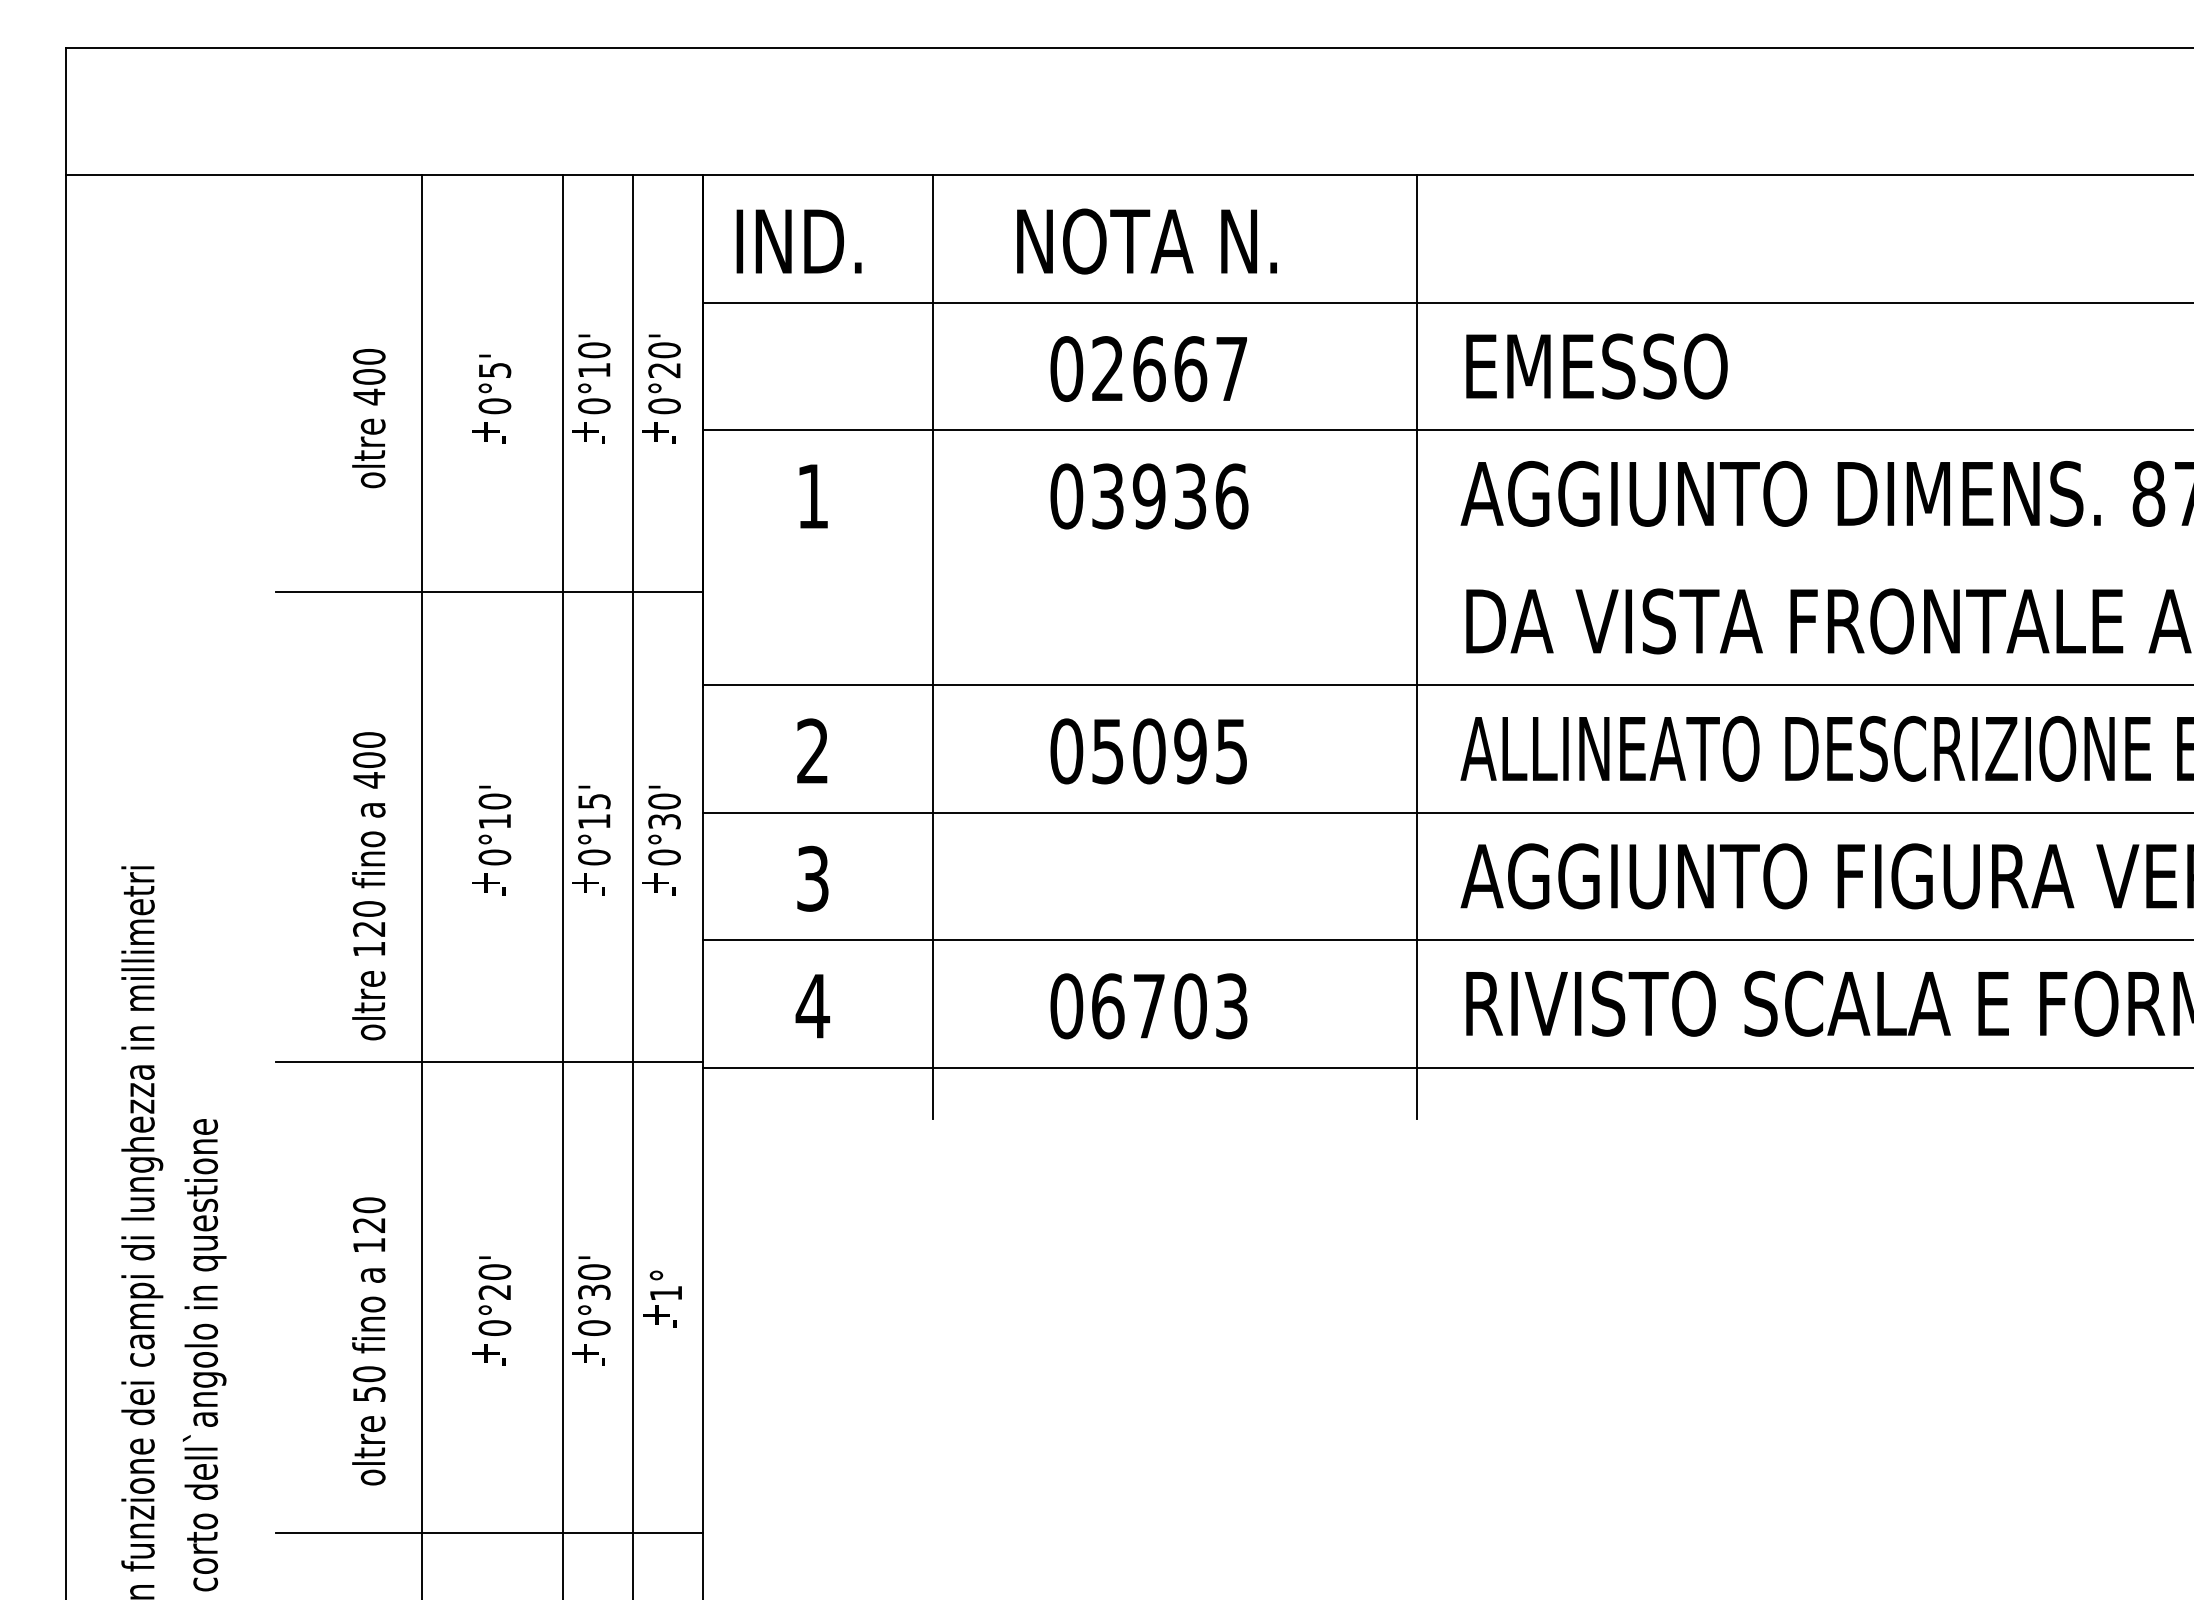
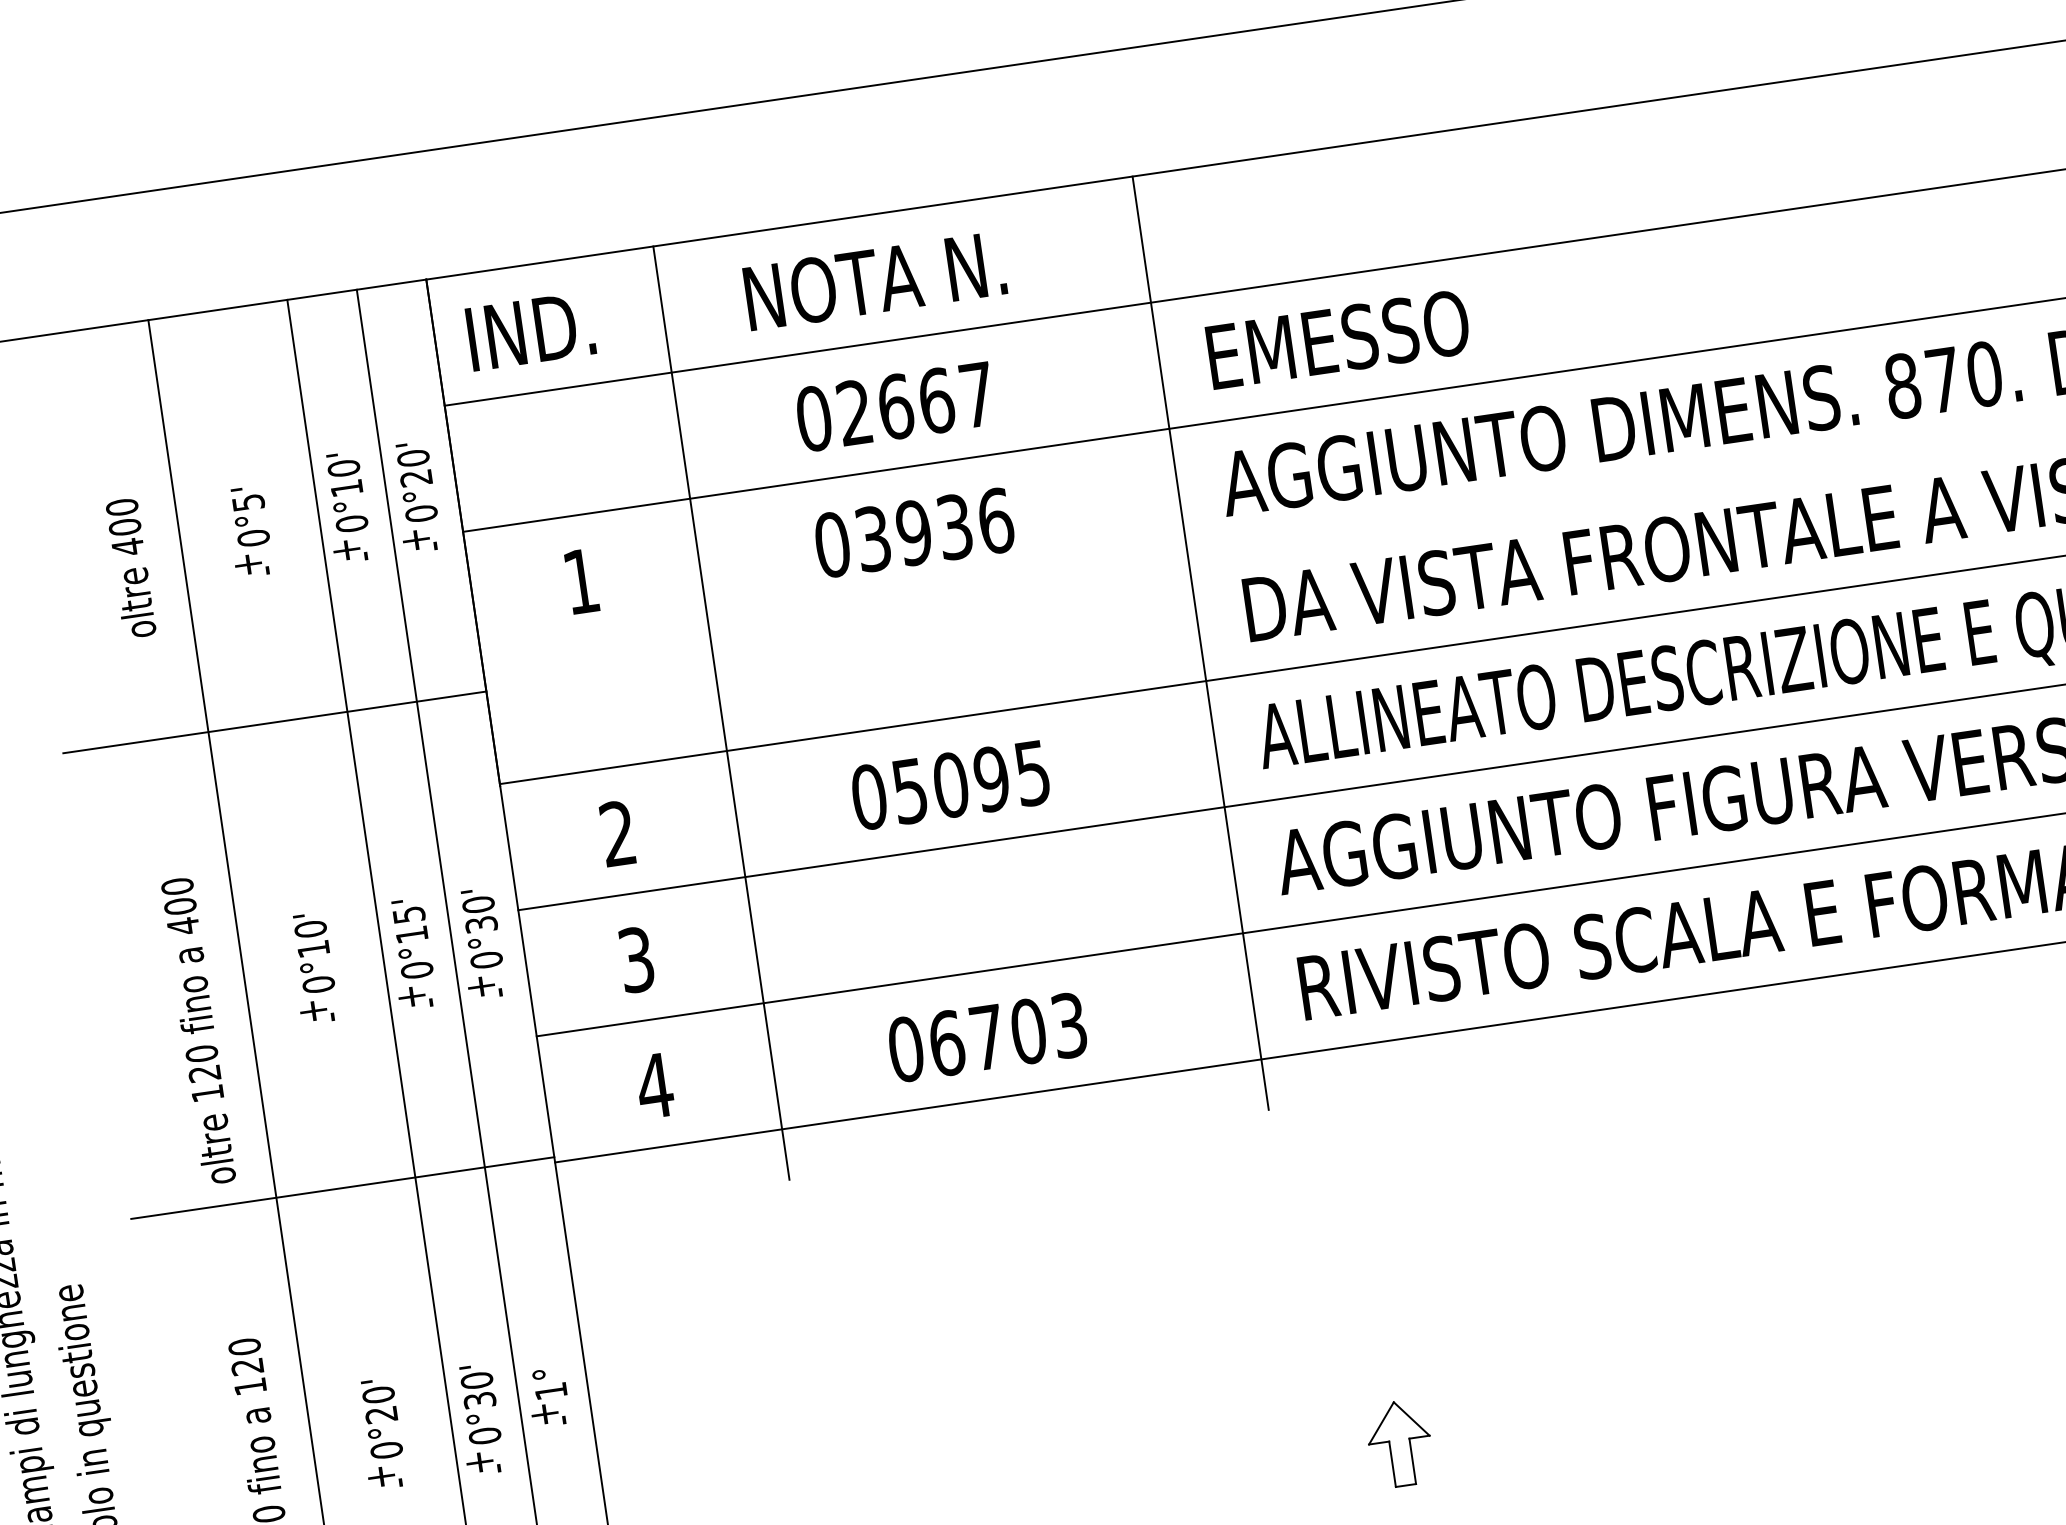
part: (1498, 1467) -> (1399, 1443), added

